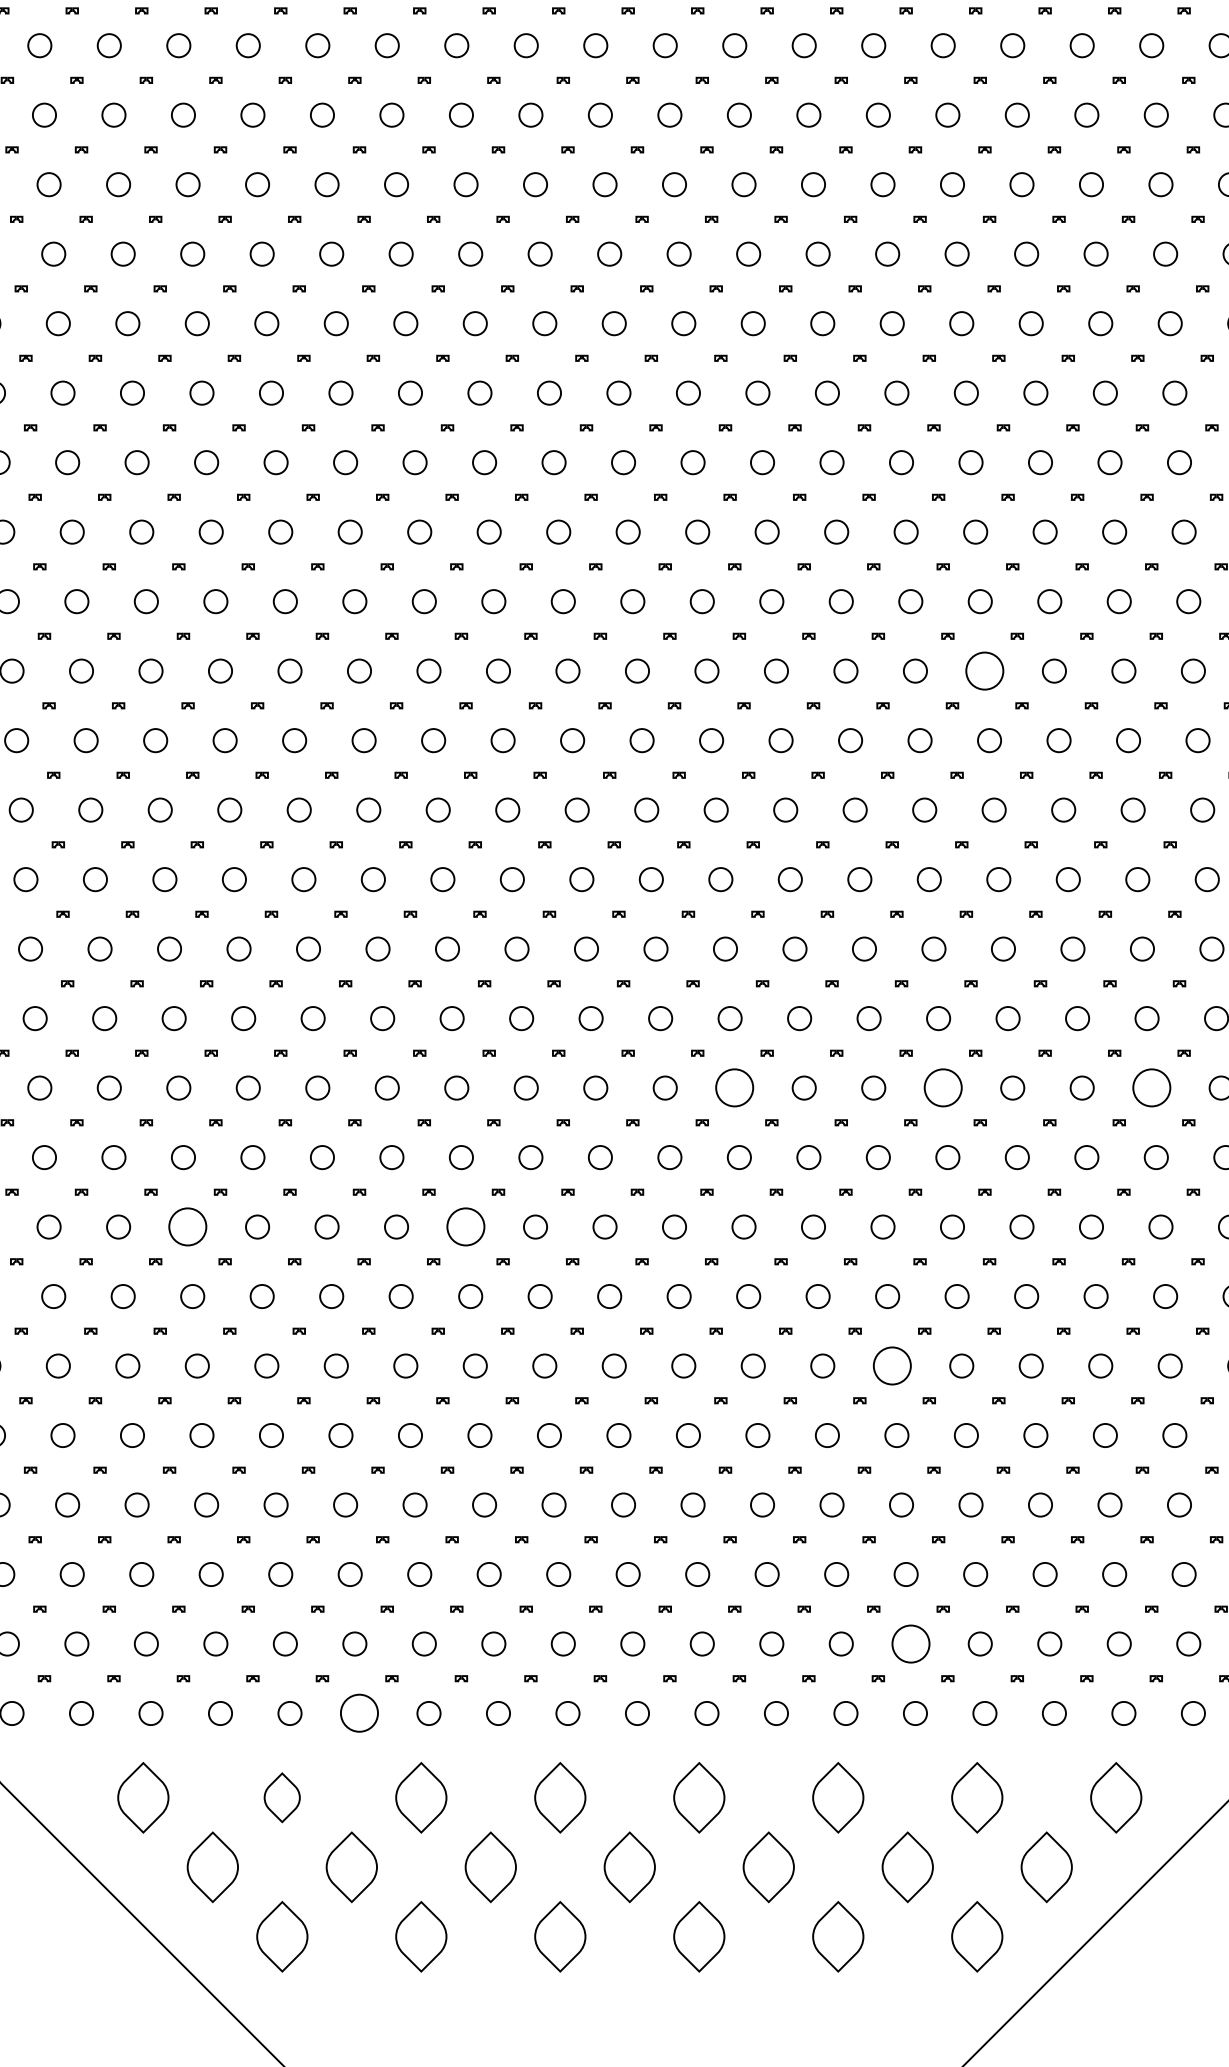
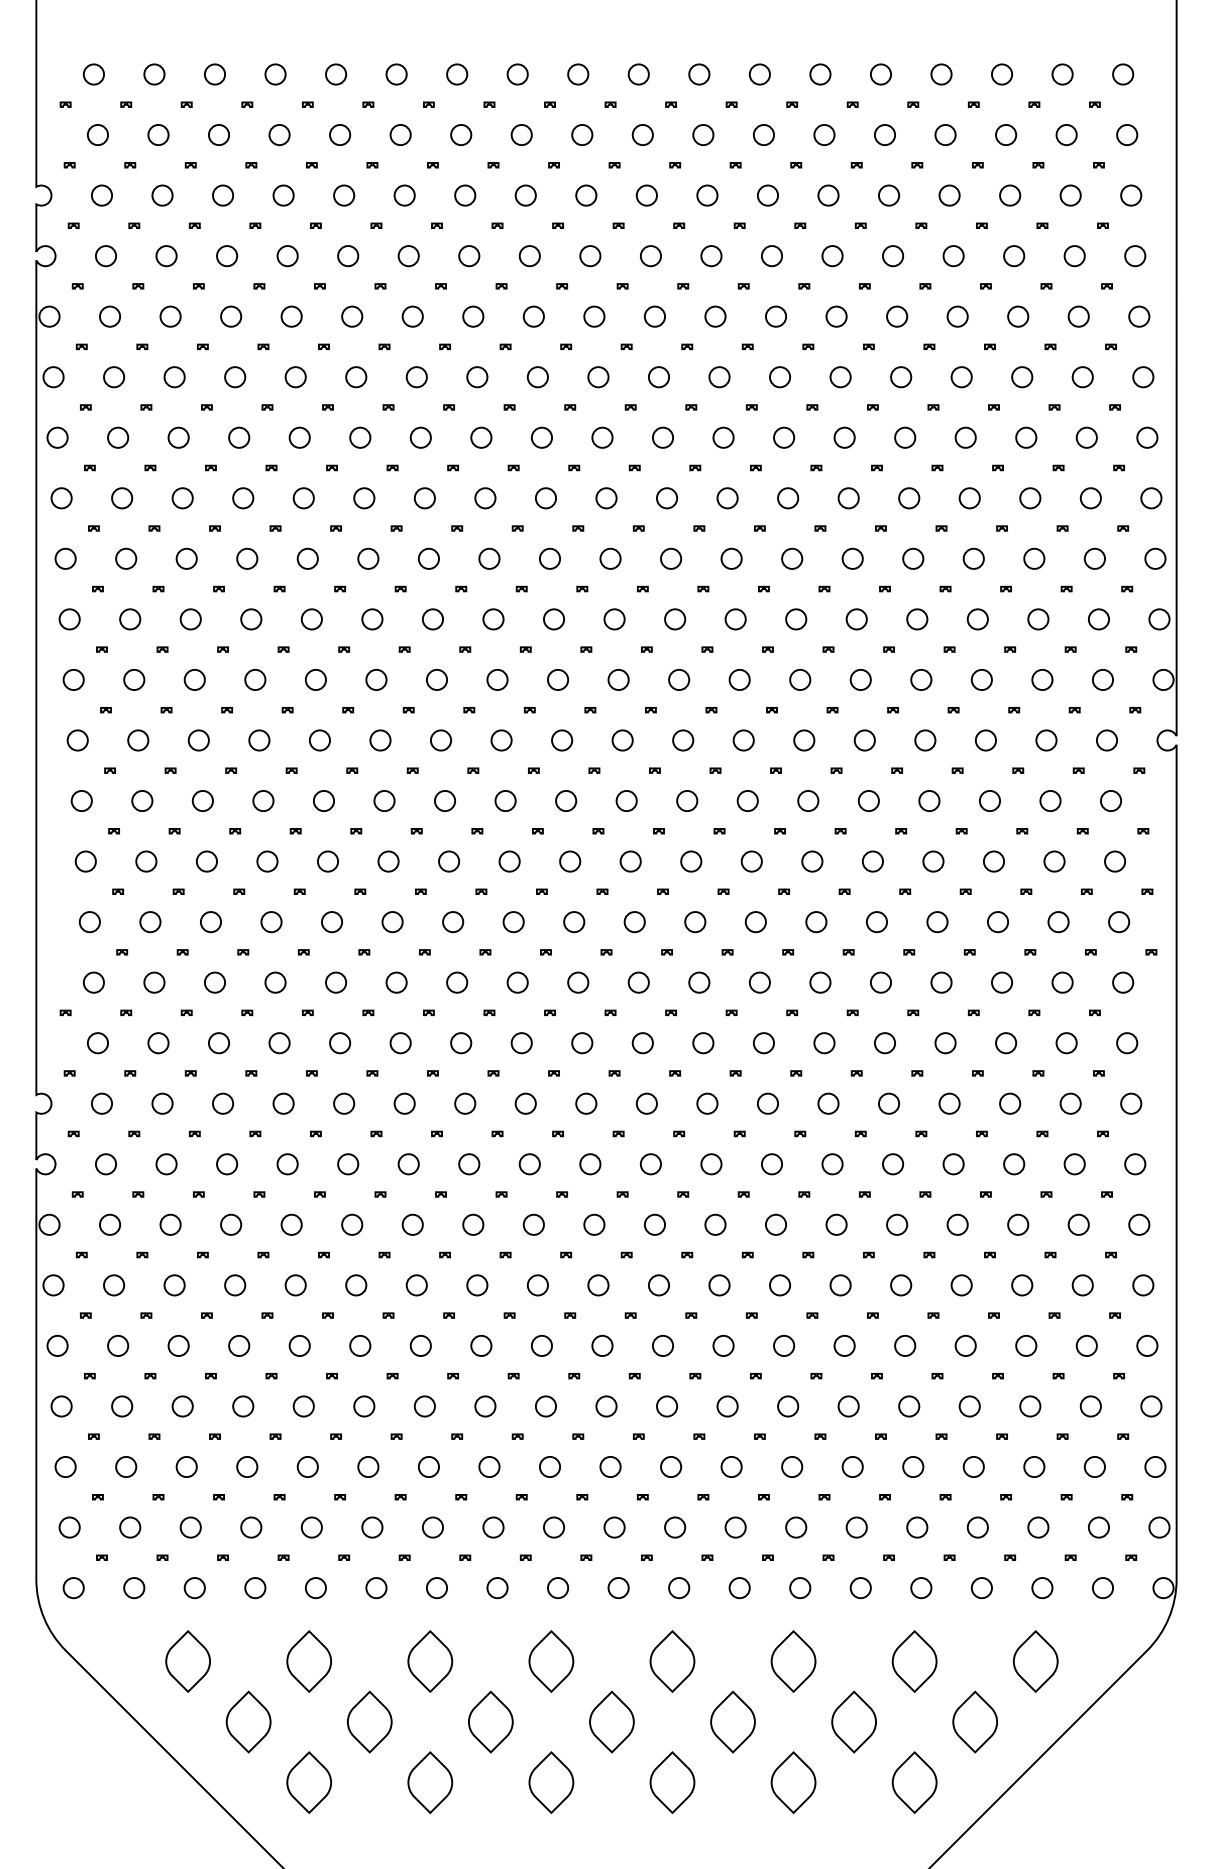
circle: (985, 670) -> (921, 679), size x0.62
circle: (734, 1088) -> (703, 1043), size x0.62
circle: (942, 1088) -> (884, 1043), size x0.62
circle: (1151, 1088) -> (1066, 1043), size x0.62
circle: (188, 1227) -> (227, 1164), size x0.62
circle: (466, 1227) -> (469, 1164), size x0.62
circle: (892, 1366) -> (840, 1285), size x0.62
circle: (910, 1643) -> (856, 1527), size x0.62
circle: (359, 1713) -> (376, 1588), size x0.62
part: (281, 1797) -> (308, 1661), size x1.43

